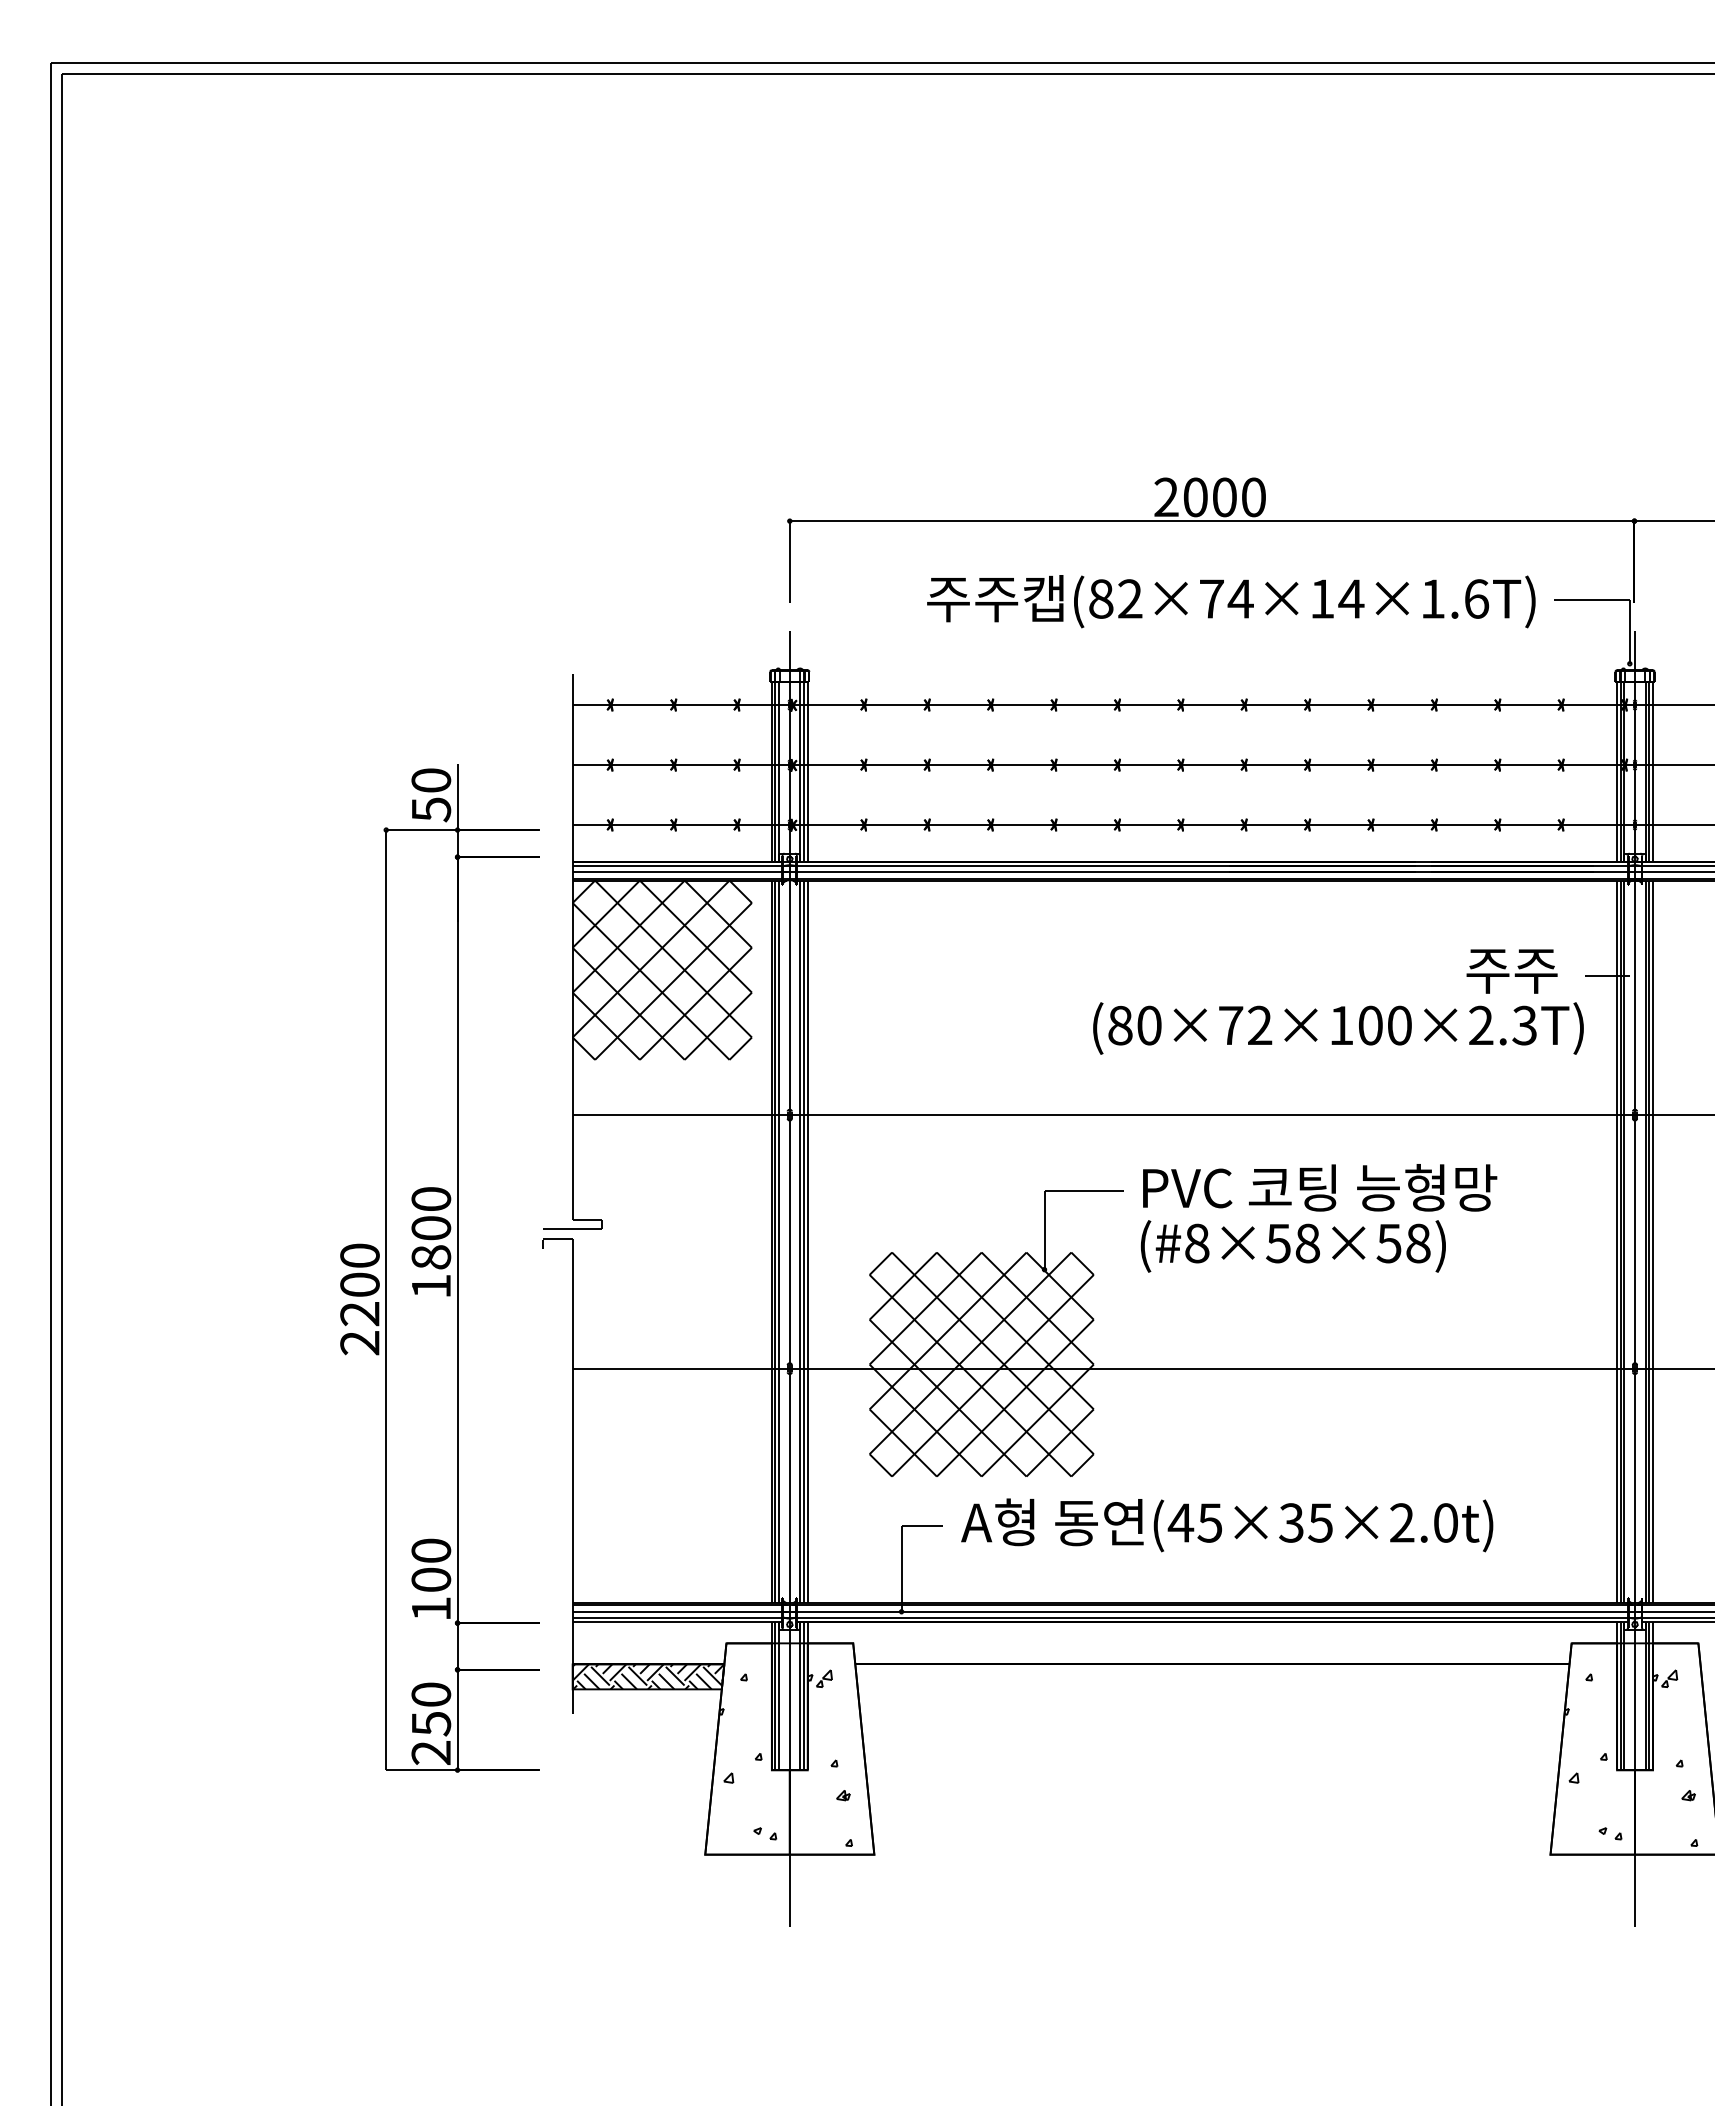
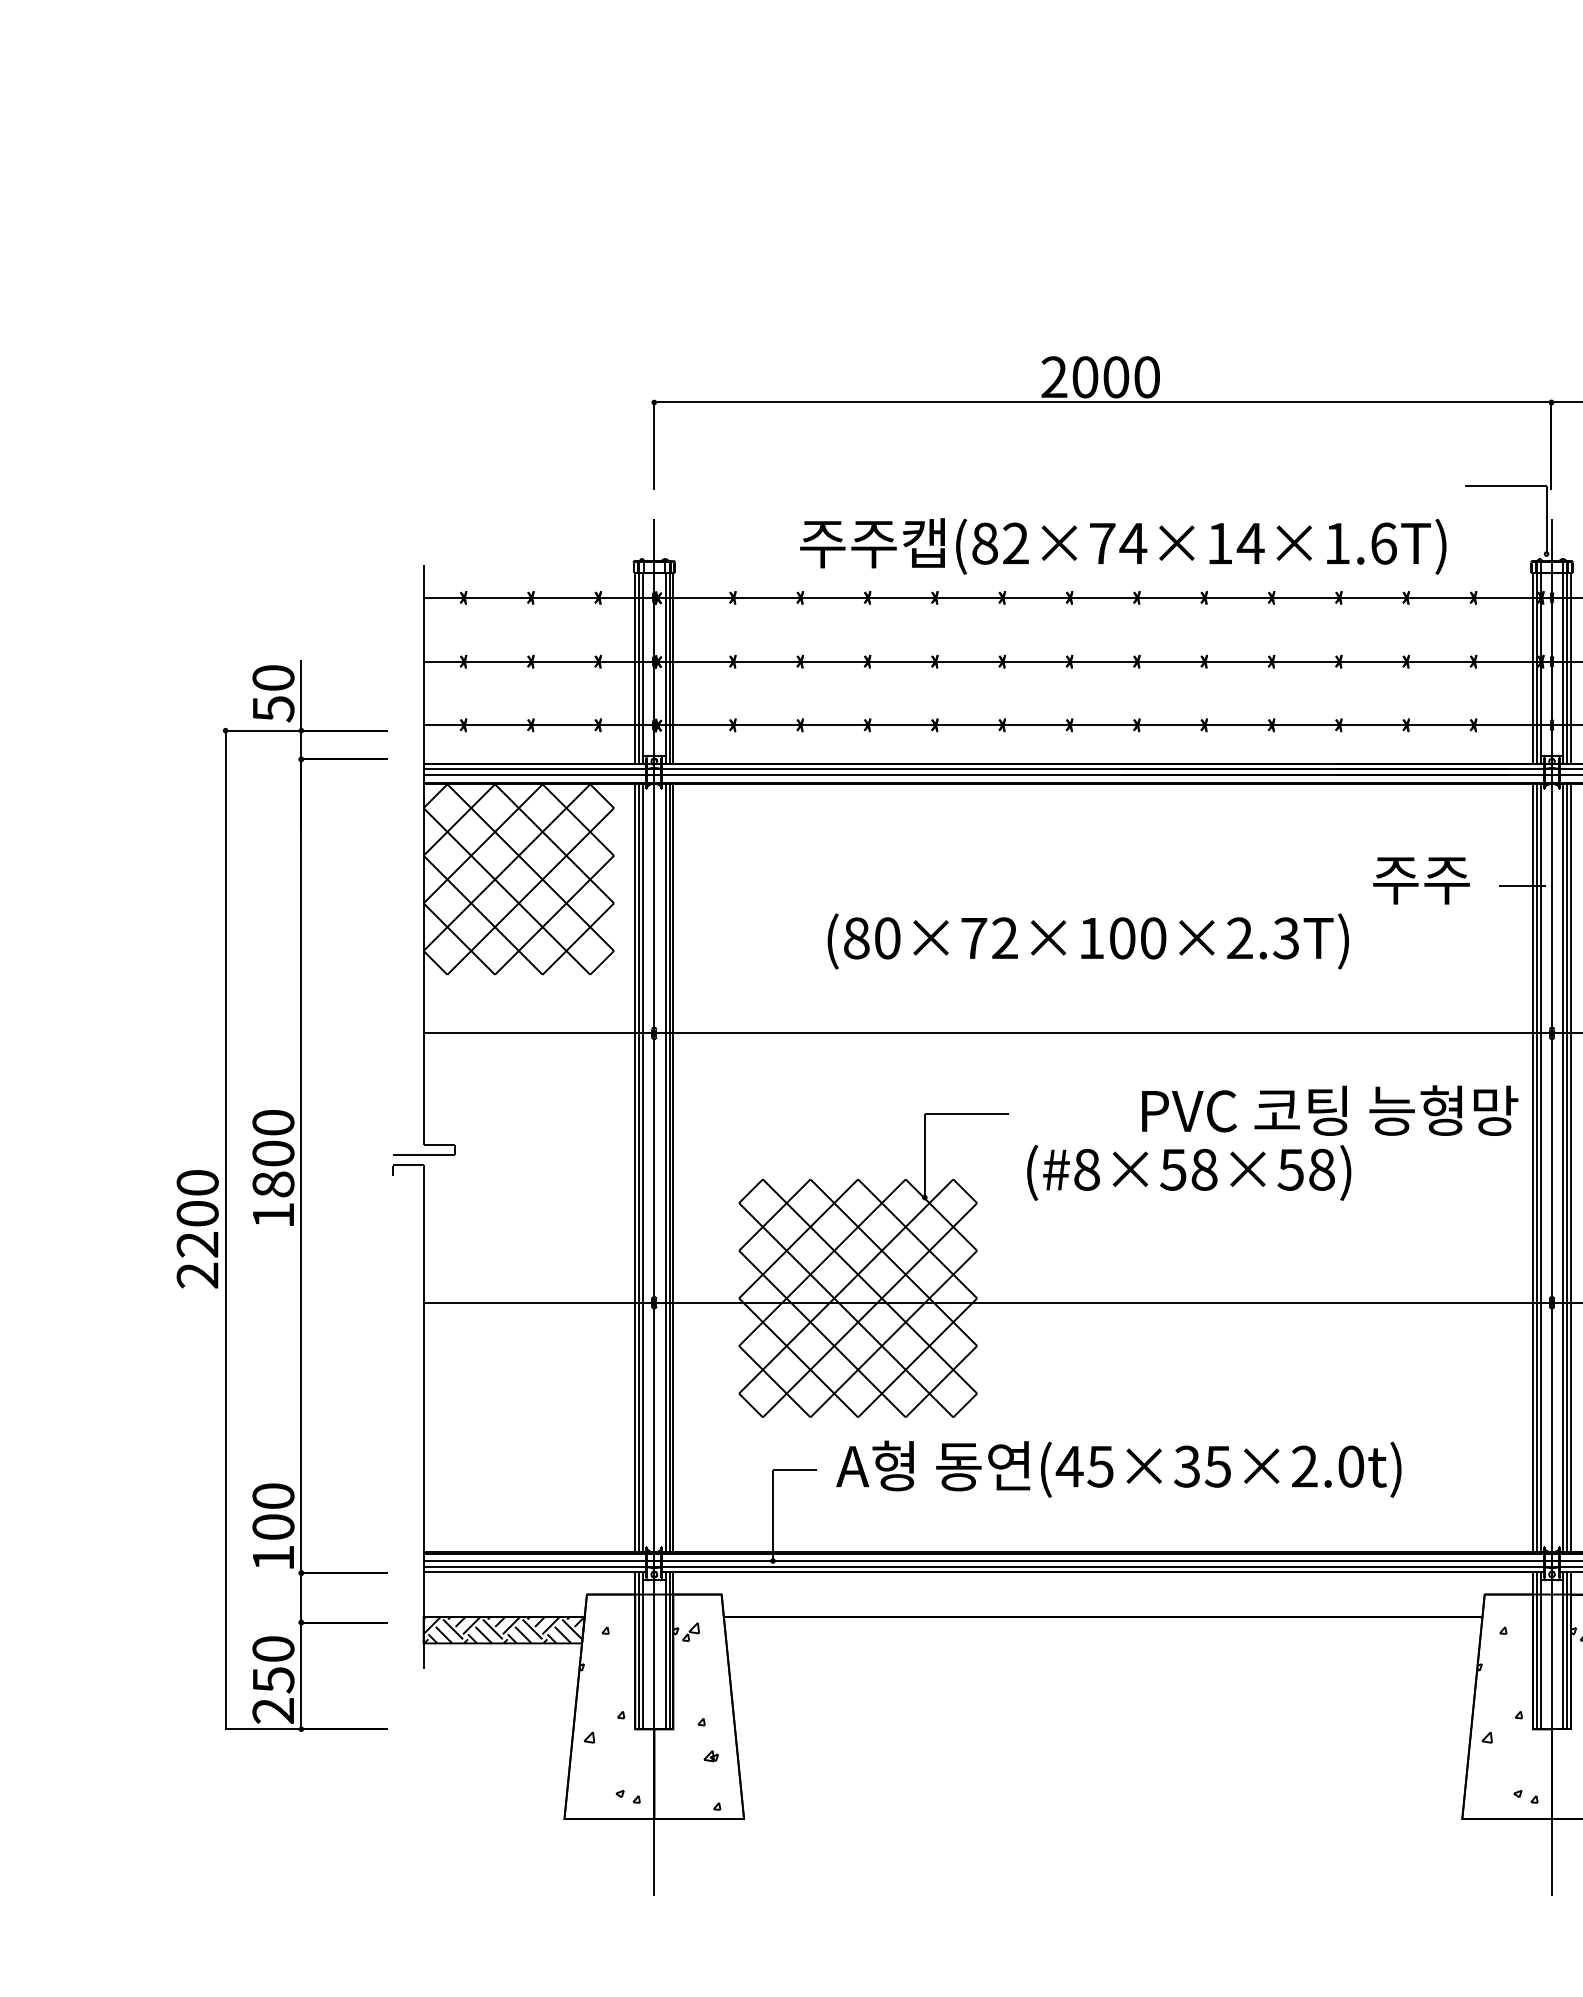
text: (1231, 601) -> (1123, 546), moved
text: (1338, 1028) -> (1088, 941), moved
text: (1320, 1187) -> (1330, 1110), moved

